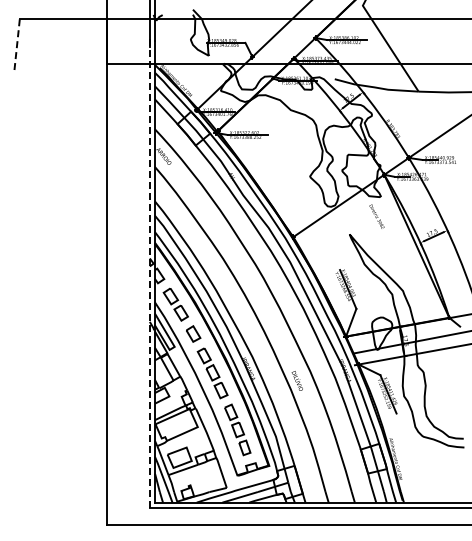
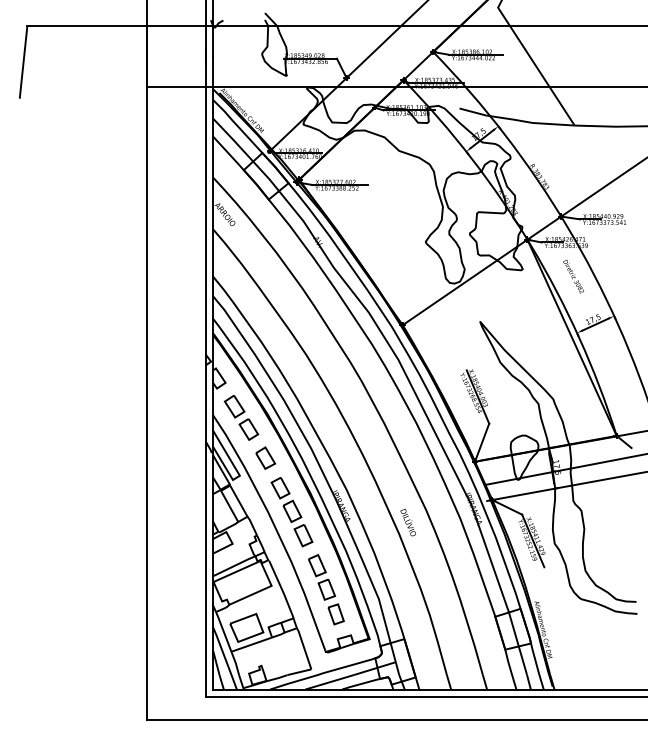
line: (17, 45) -> (24, 62), dashed -> solid
text: (376, 216) -> (573, 276), moved
line: (149, 272) -> (205, 373), dashed -> solid

